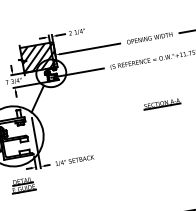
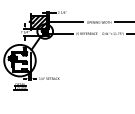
line: (161, 102) -> (99, 56), removed

